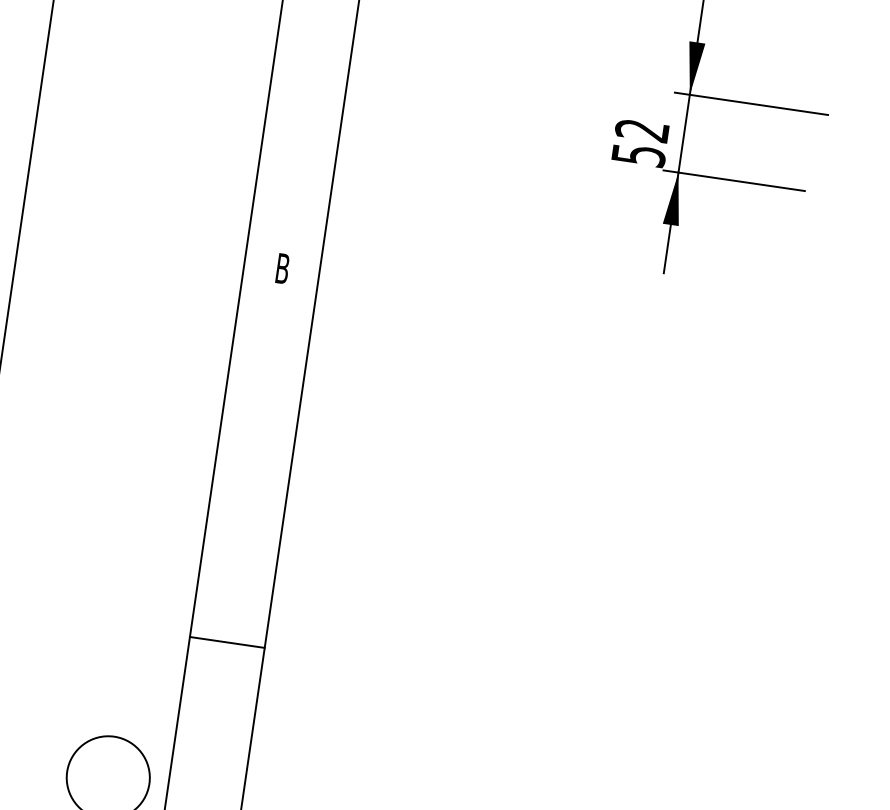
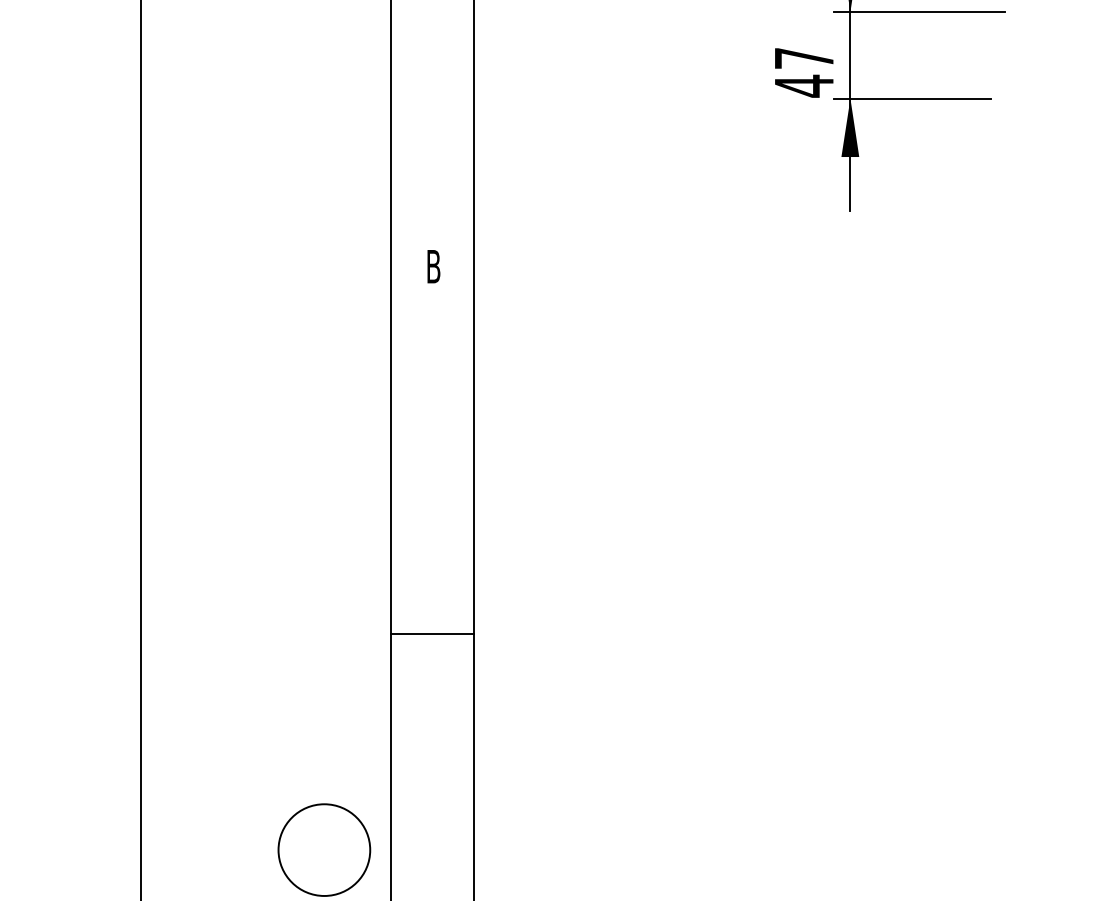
text: (640, 143) -> (804, 72), 52 -> 47
line: (227, 642) -> (432, 634), moved

